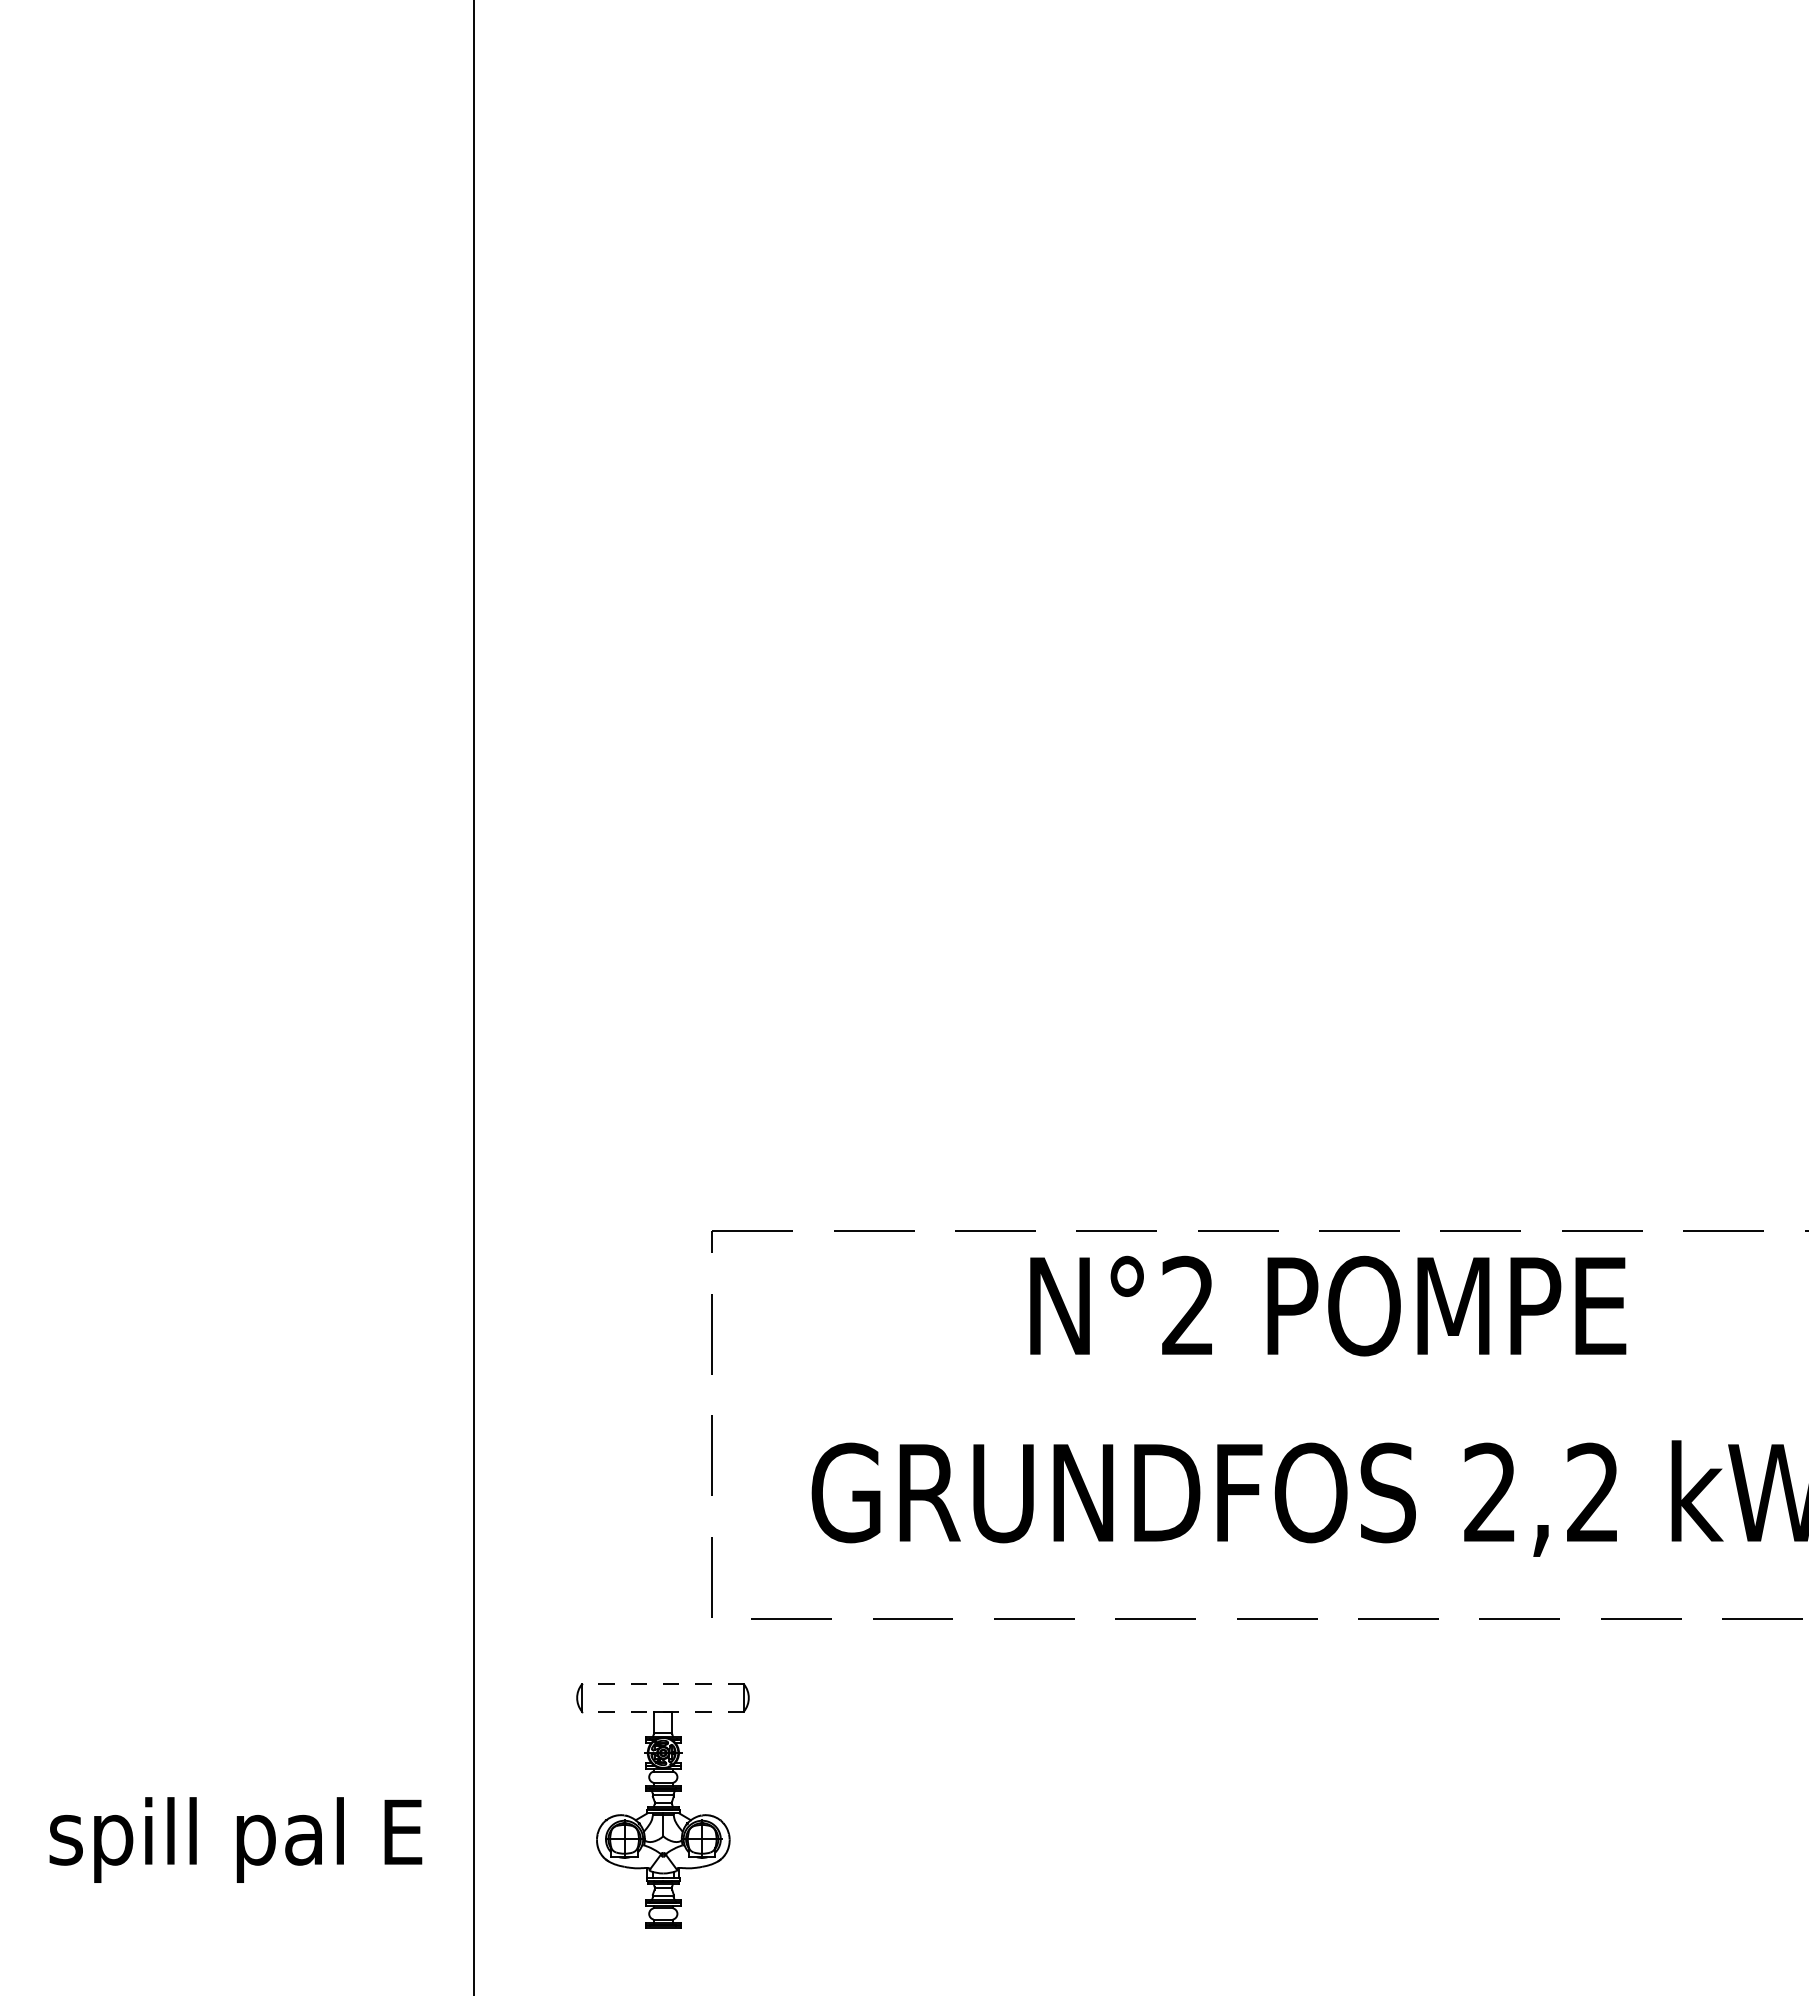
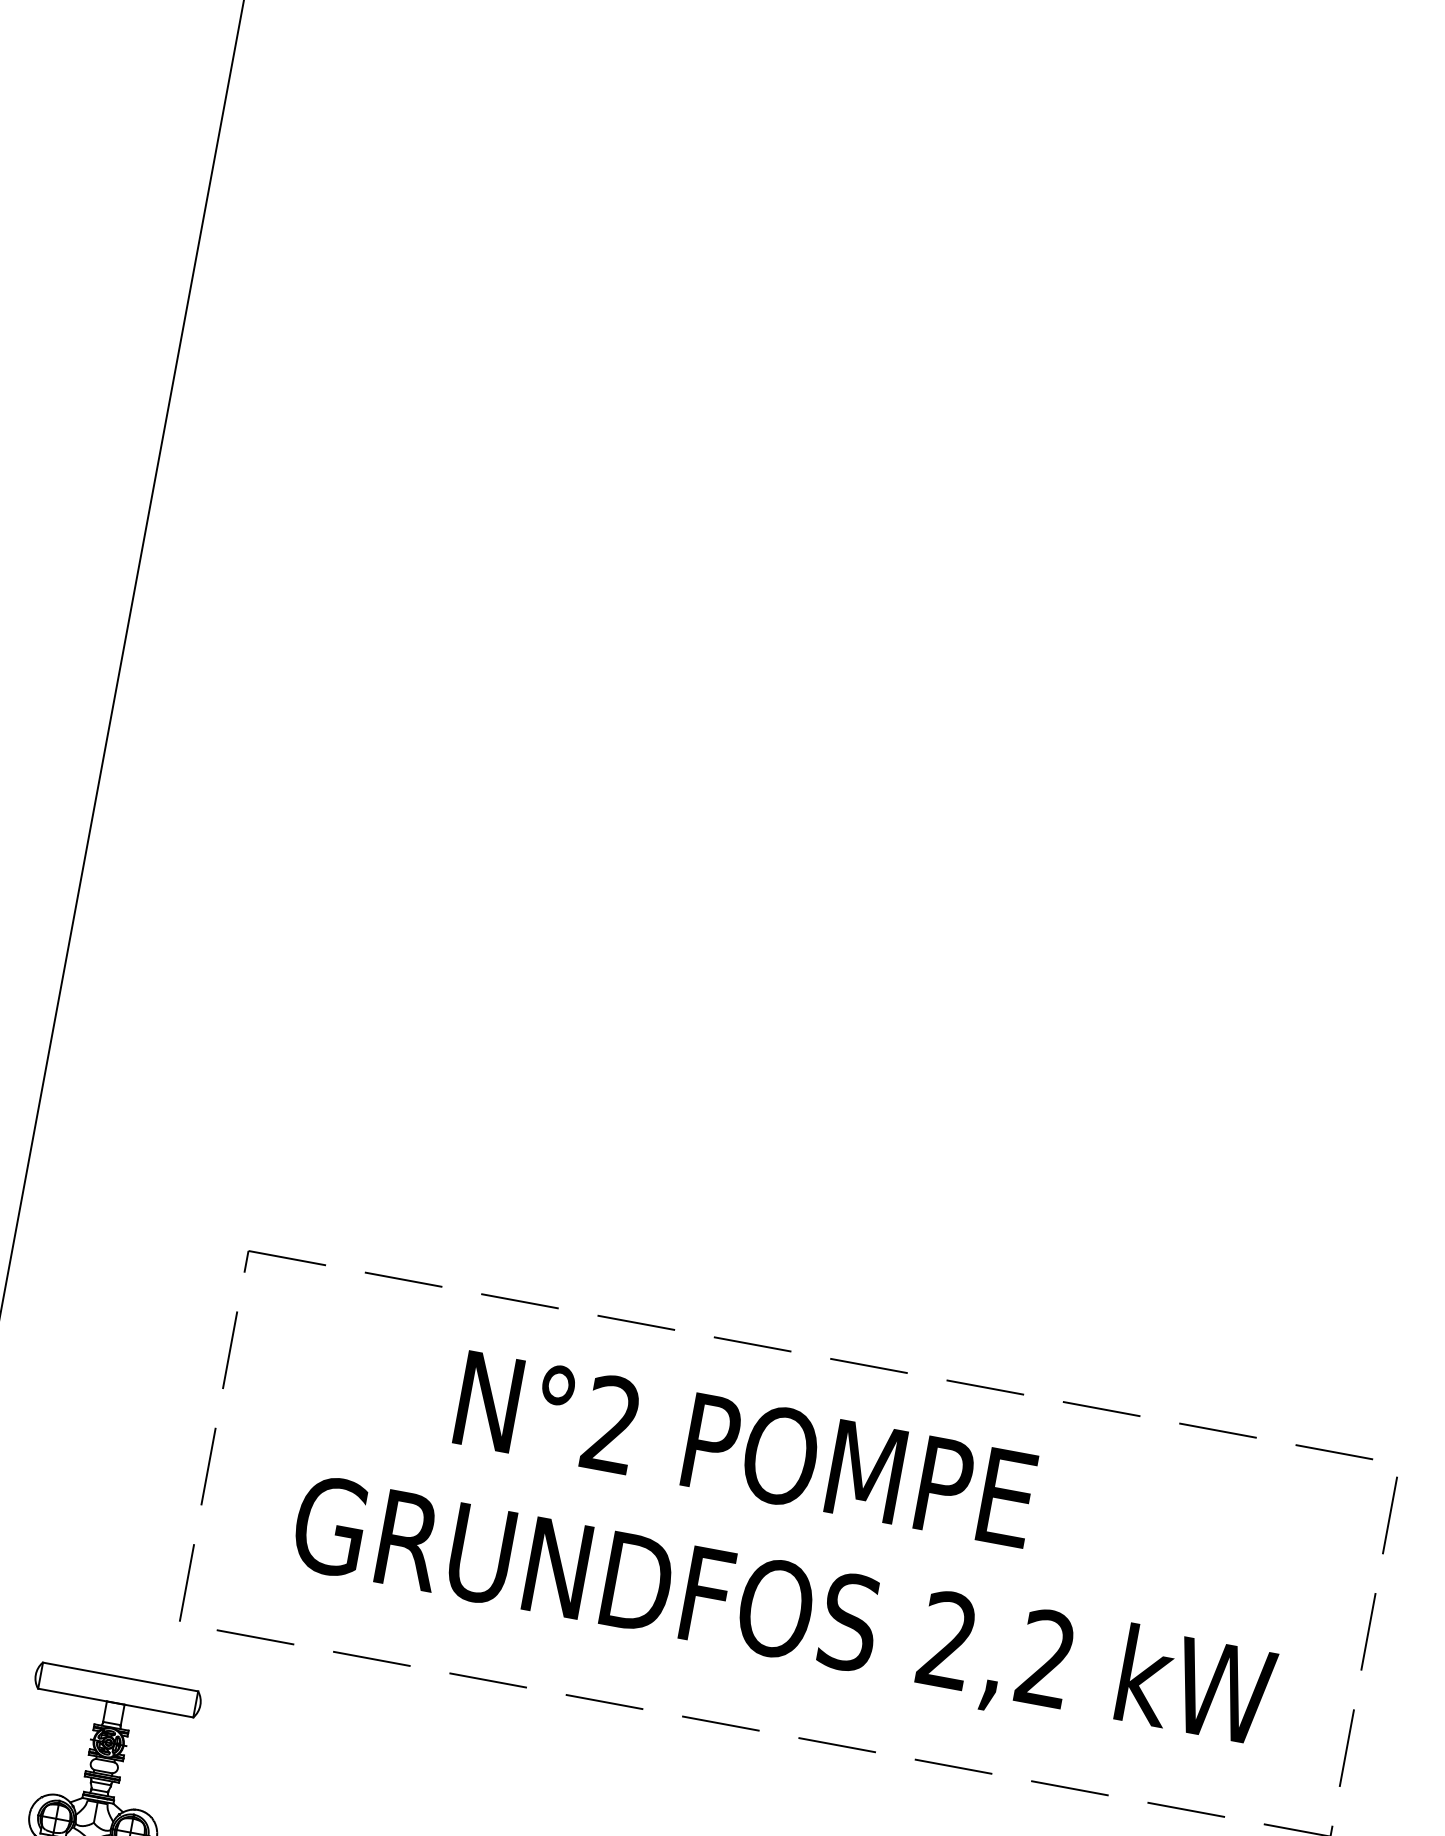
text: (1328, 1305) -> (746, 1449), moved
line: (663, 1684) -> (120, 1677), dashed -> solid
line: (663, 1711) -> (116, 1703), dashed -> solid

